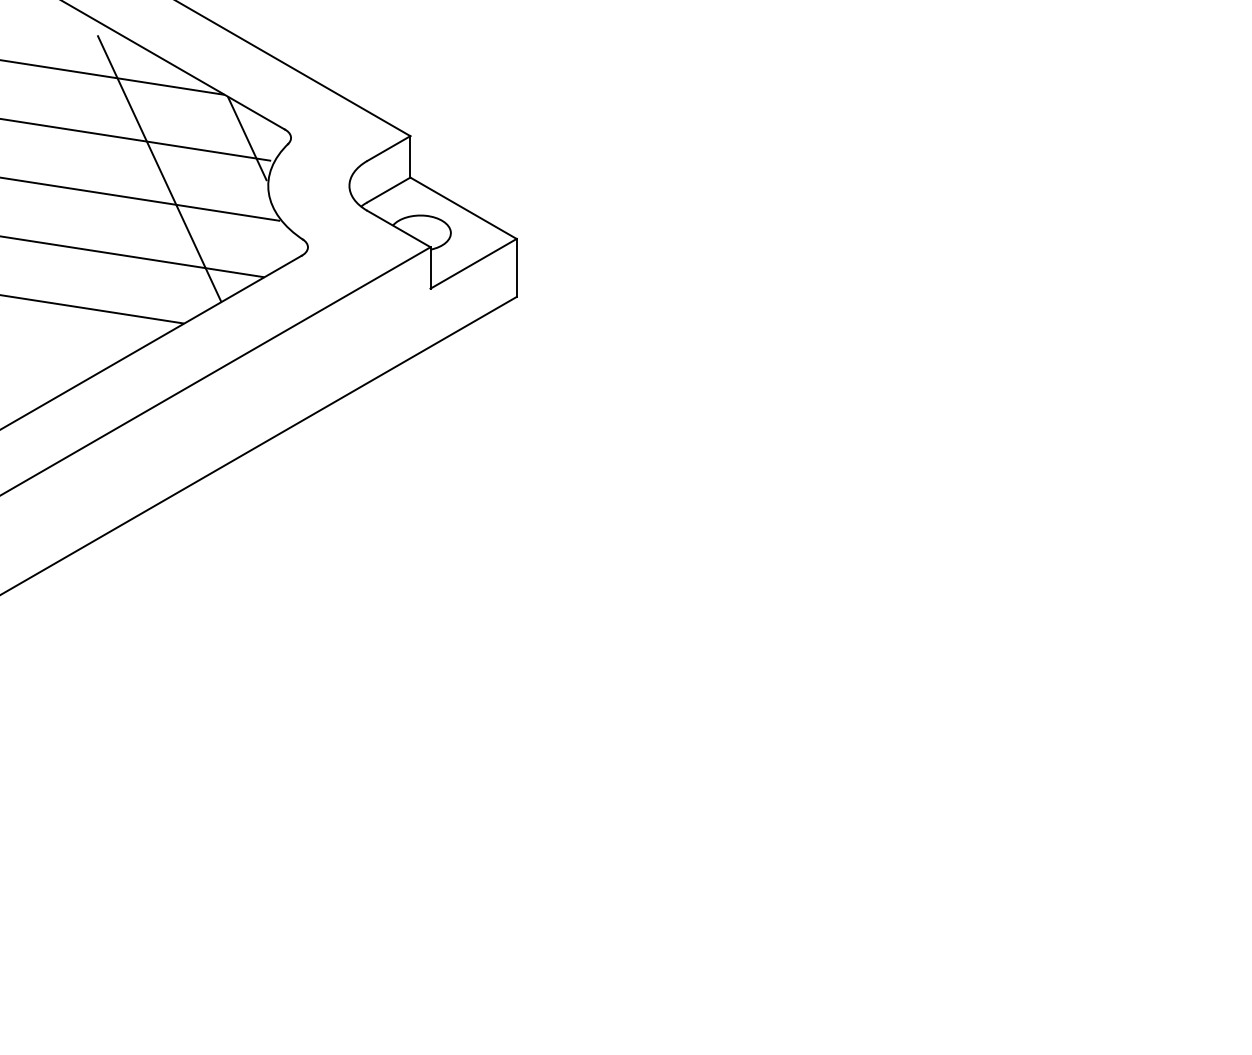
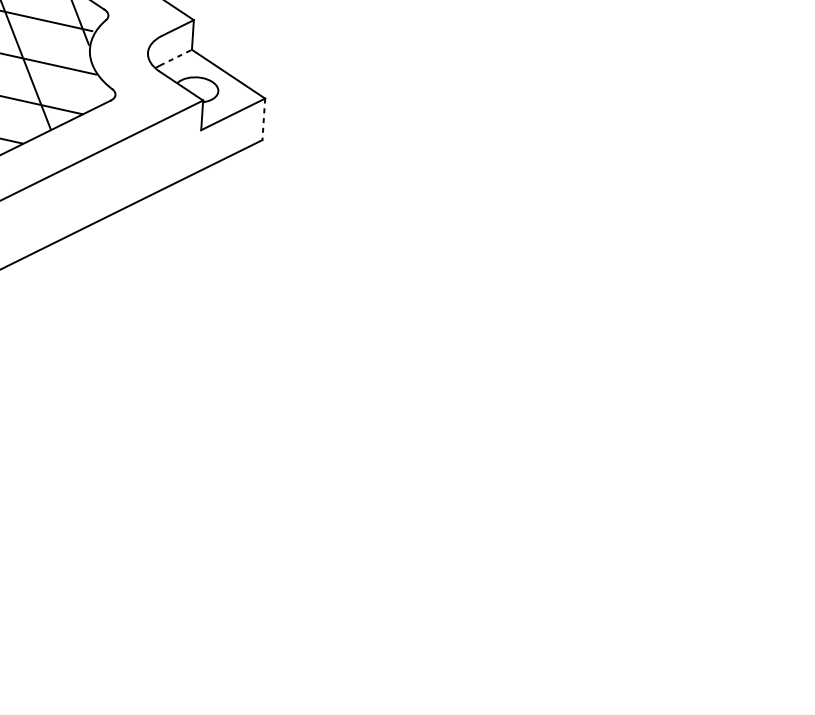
line: (388, 190) -> (175, 58), solid -> dashed
line: (516, 268) -> (263, 119), solid -> dashed

